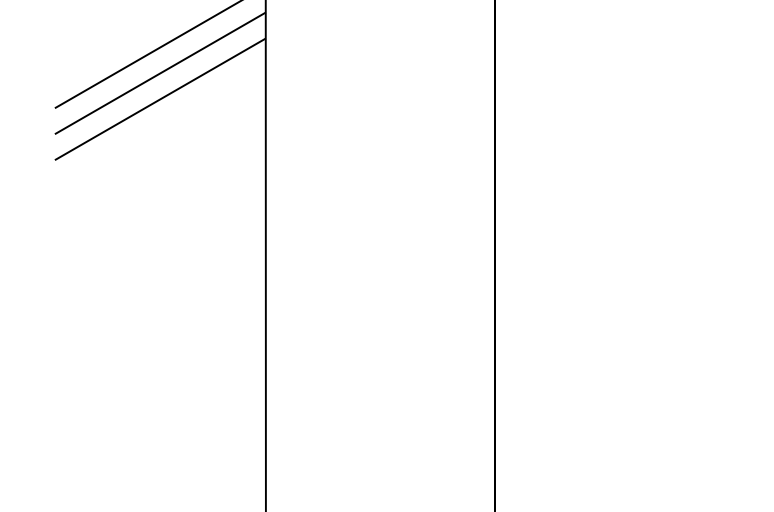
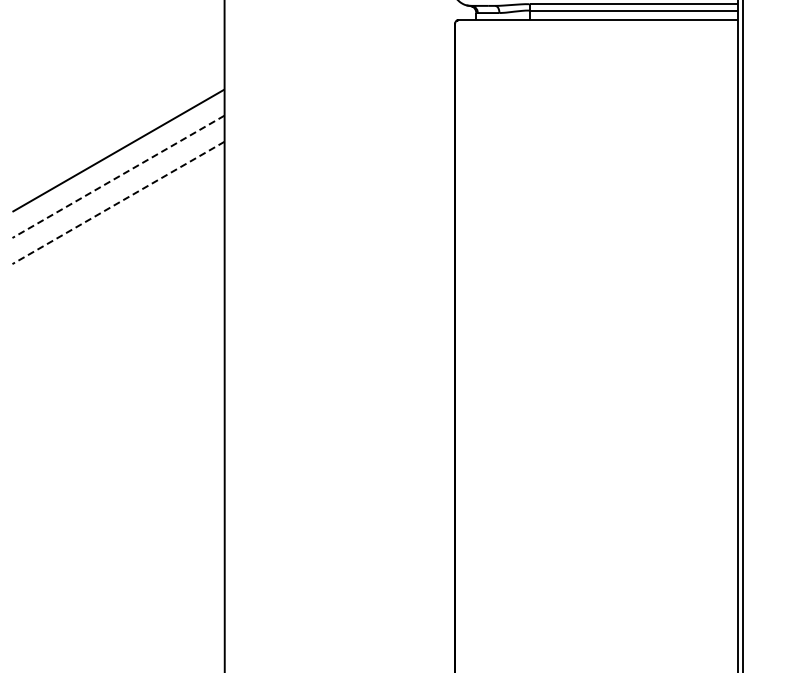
line: (160, 74) -> (118, 177), solid -> dashed
line: (160, 99) -> (118, 203), solid -> dashed

